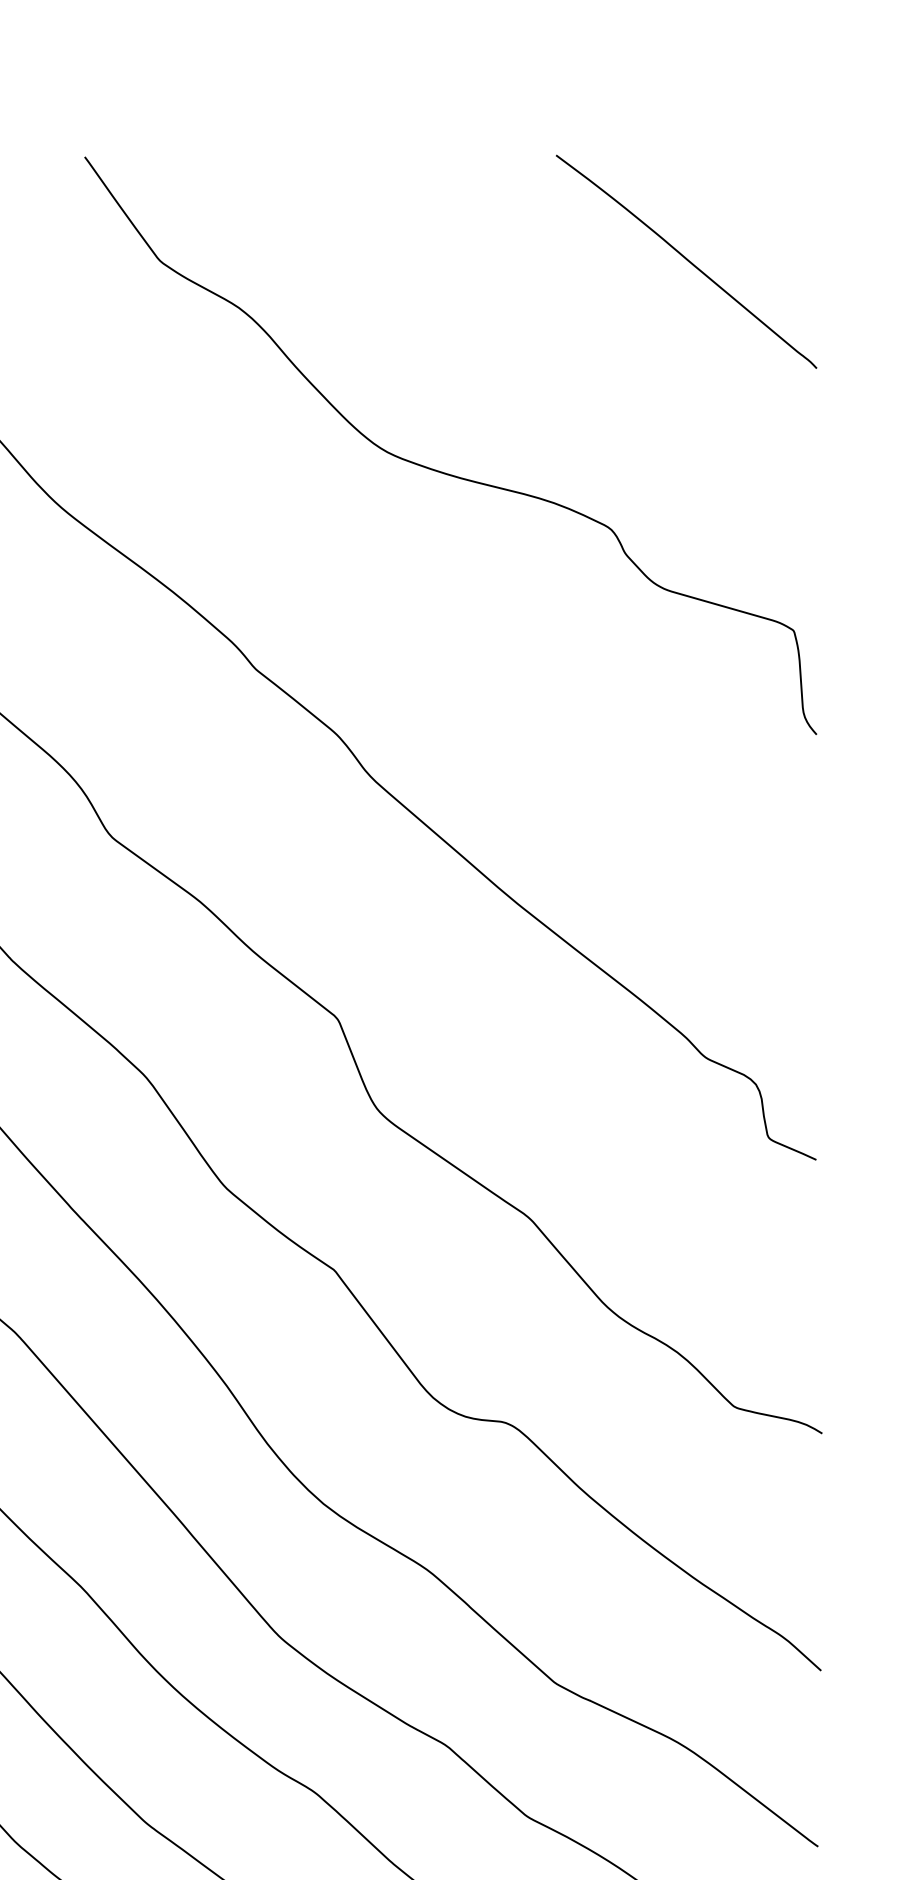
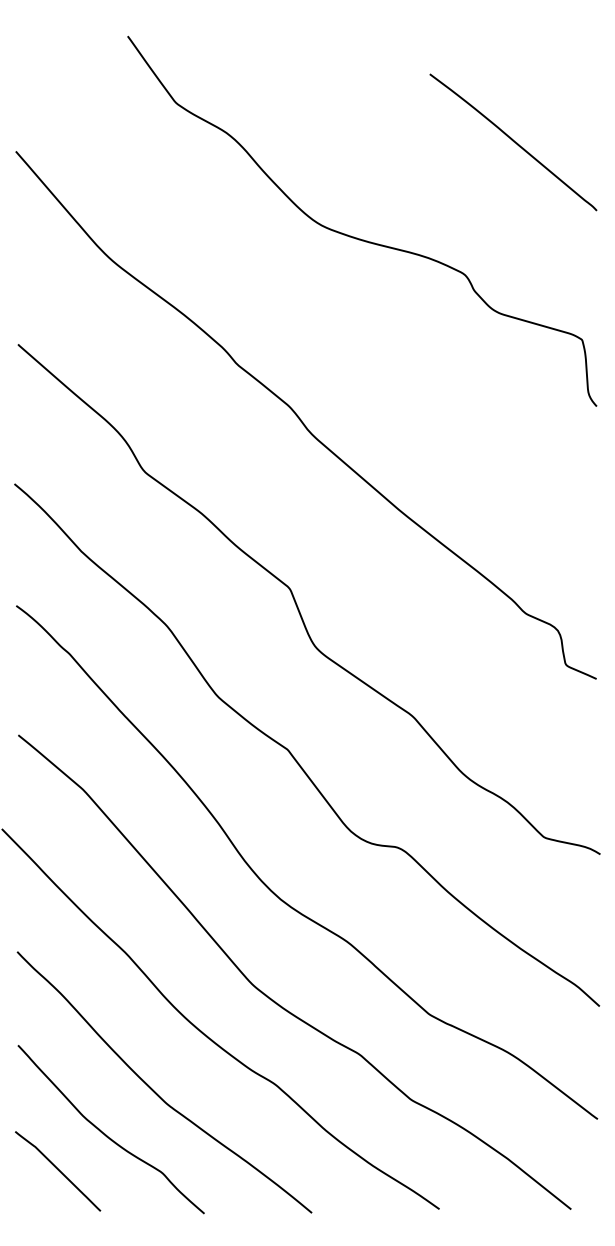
curve: (686, 261) -> (513, 142), moved

